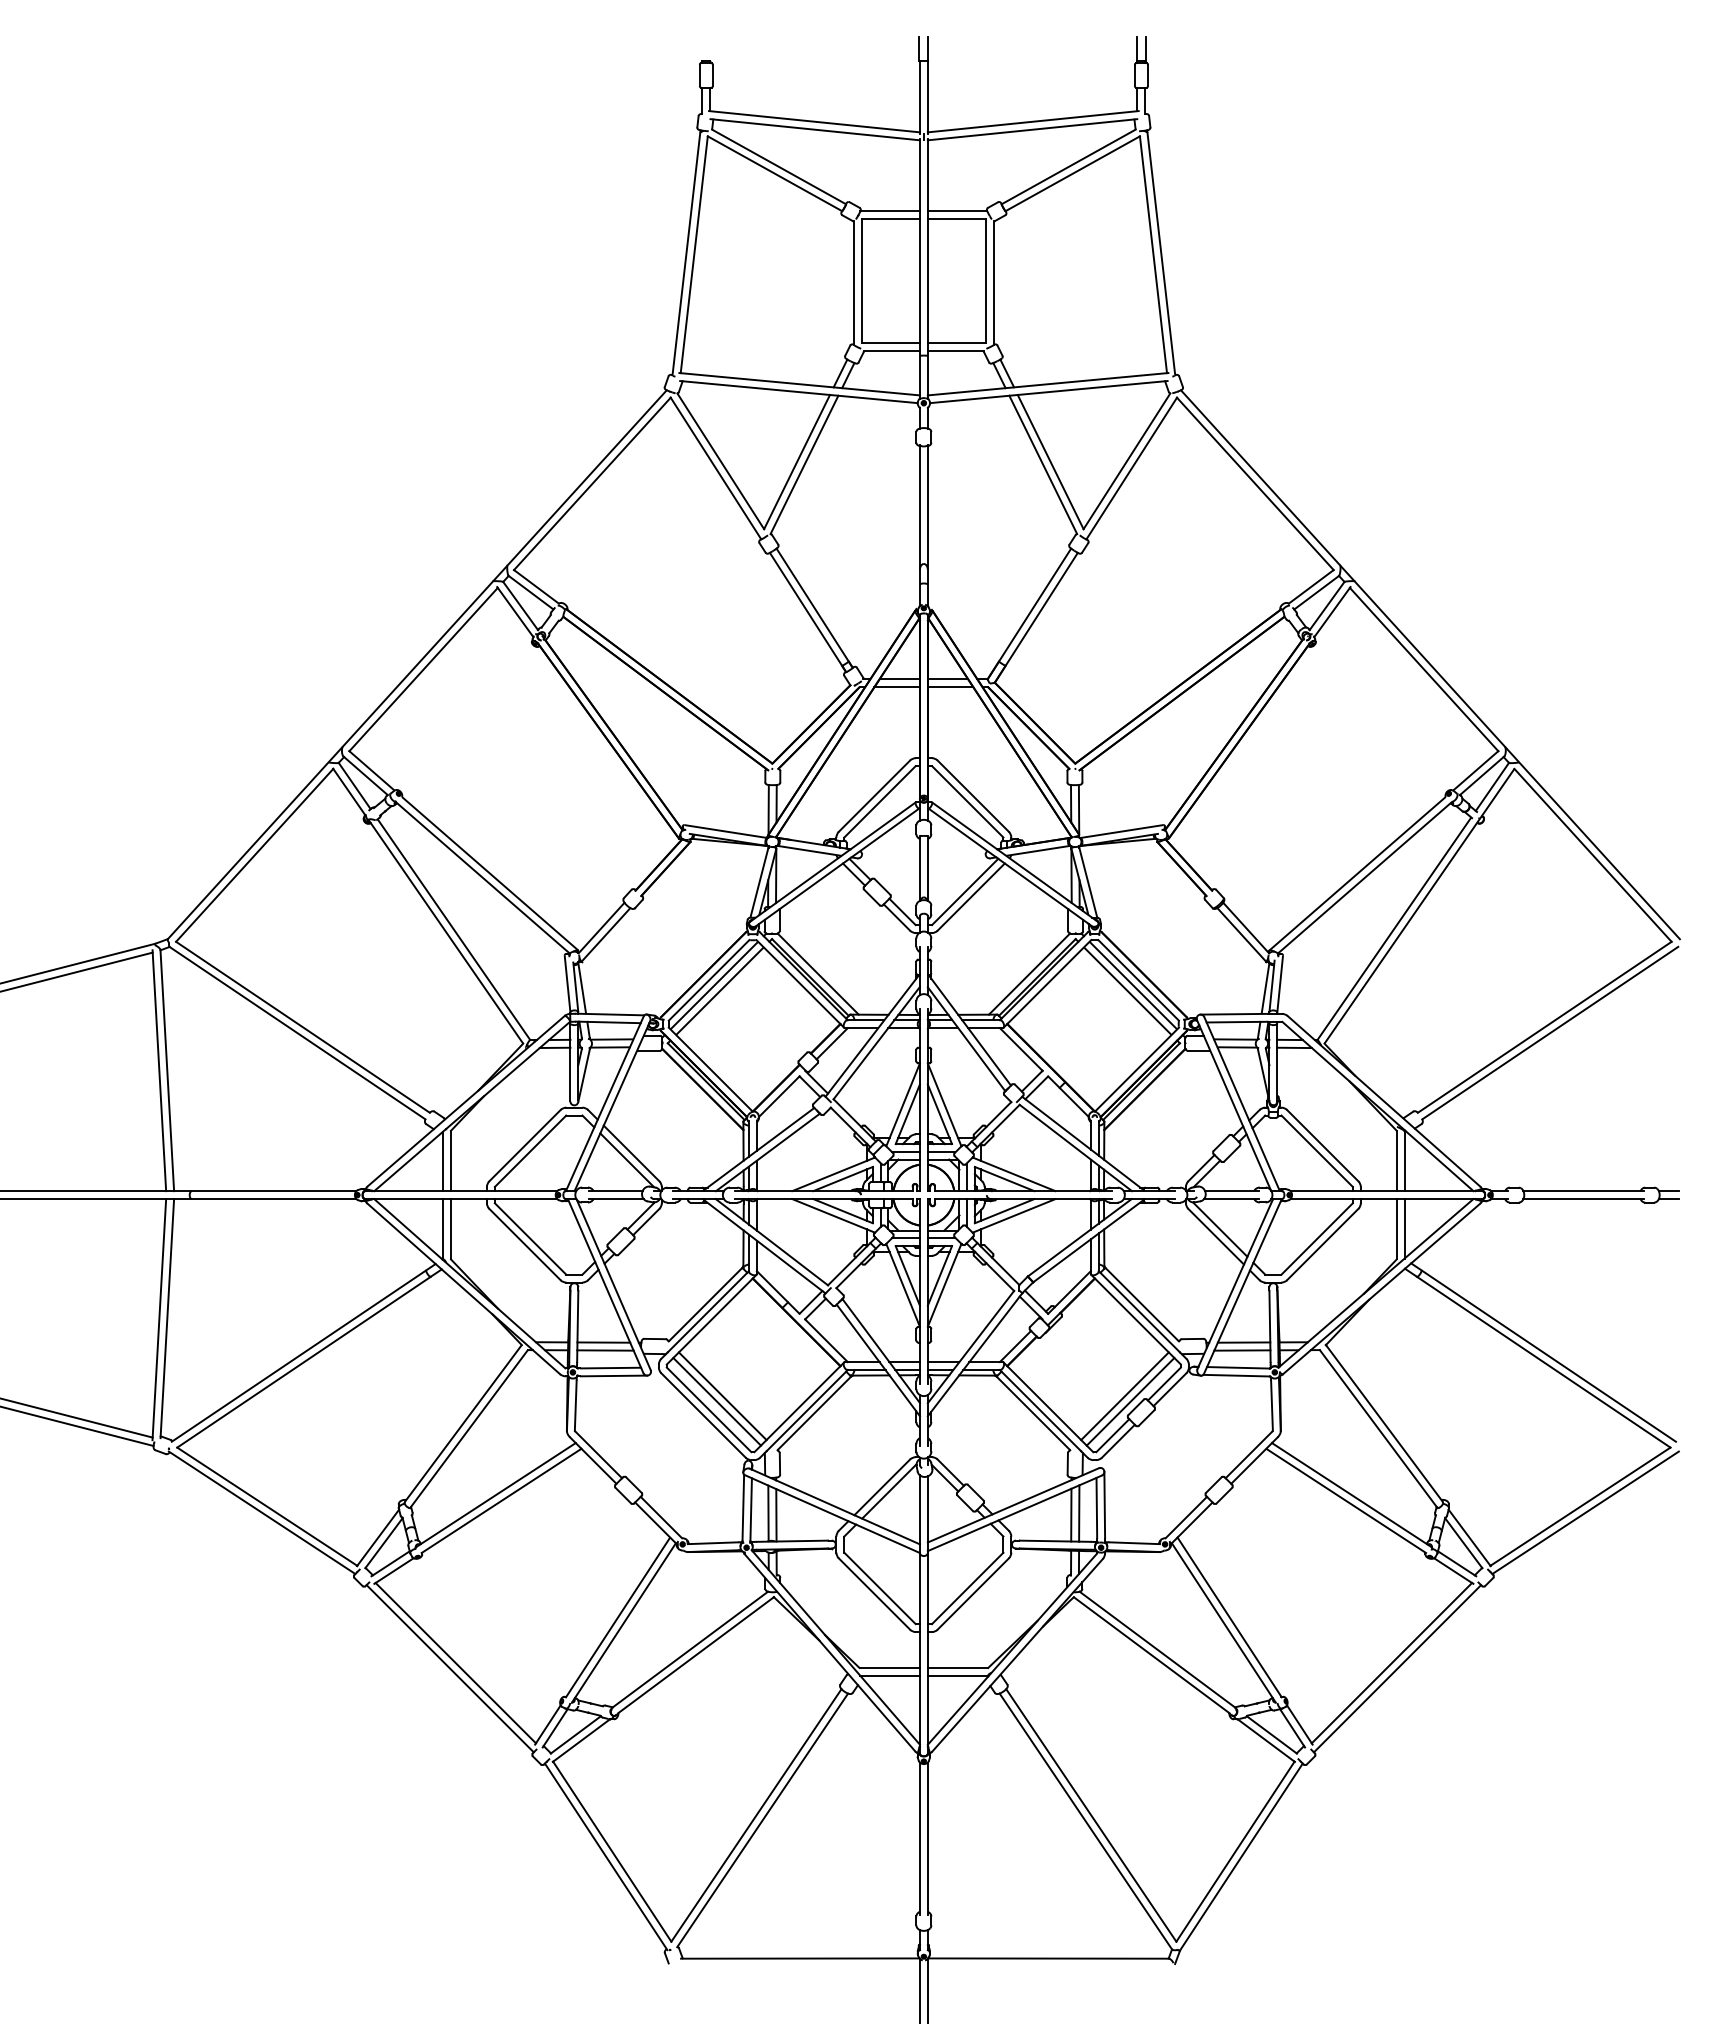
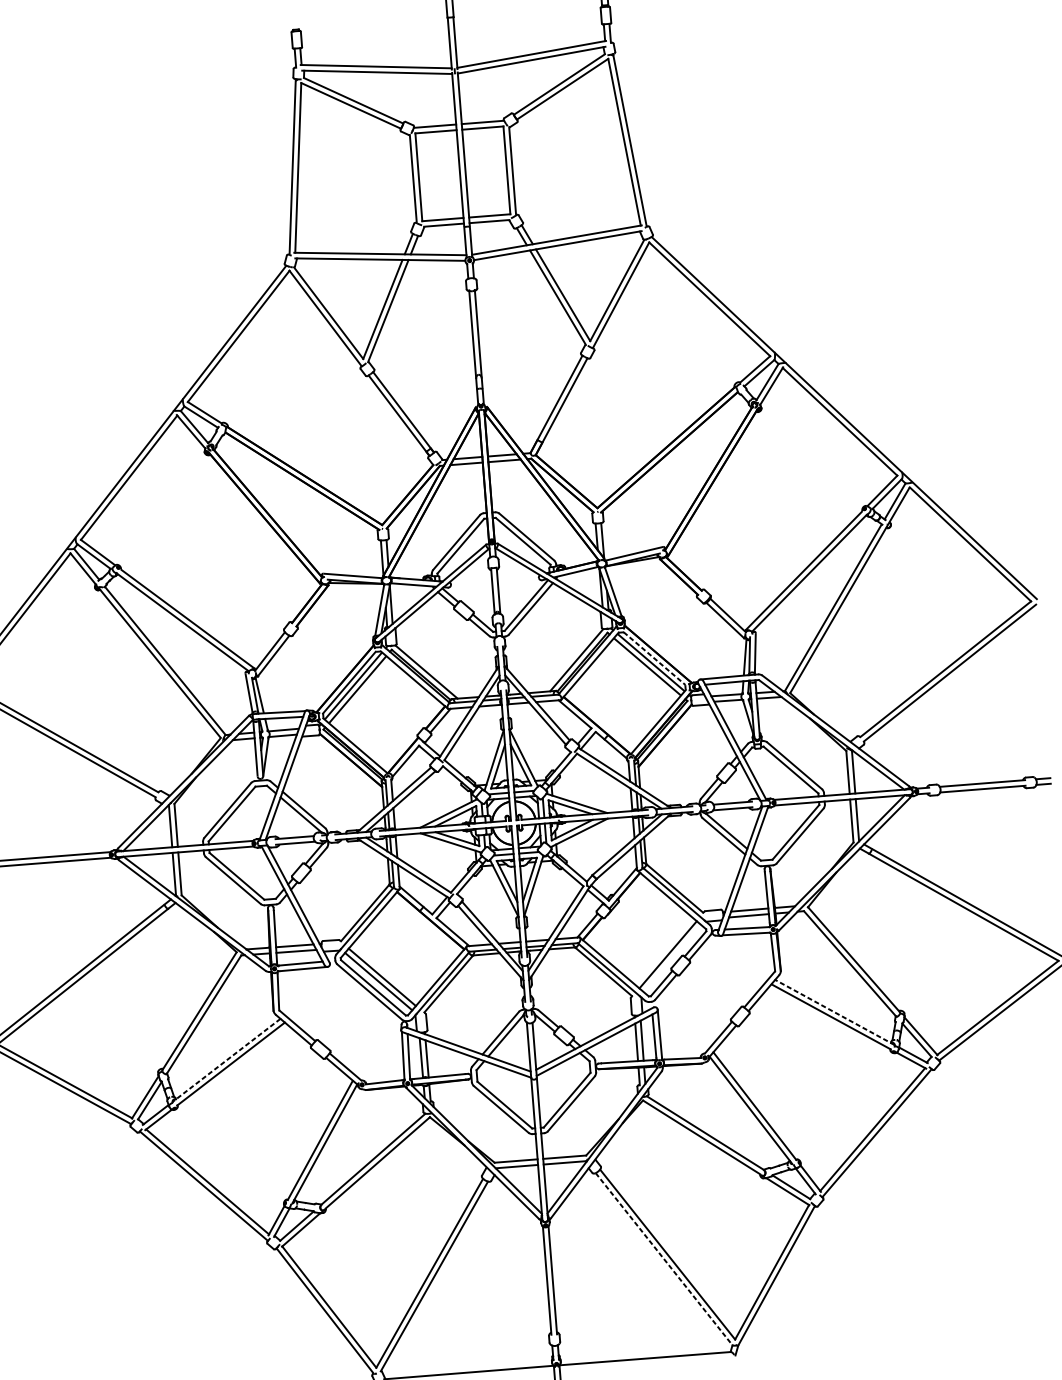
line: (1138, 980) -> (654, 658), solid -> dashed
line: (1130, 1401) -> (672, 958), removed
line: (1351, 1494) -> (834, 1012), solid -> dashed
line: (495, 1495) -> (226, 1060), solid -> dashed
line: (1086, 1821) -> (664, 1259), solid -> dashed

